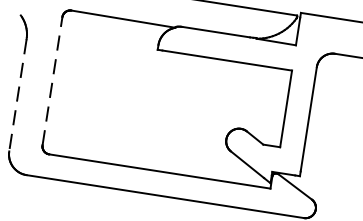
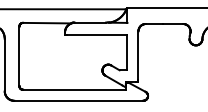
line: (52, 81) -> (19, 56), dashed -> solid
line: (17, 95) -> (4, 65), dashed -> solid

